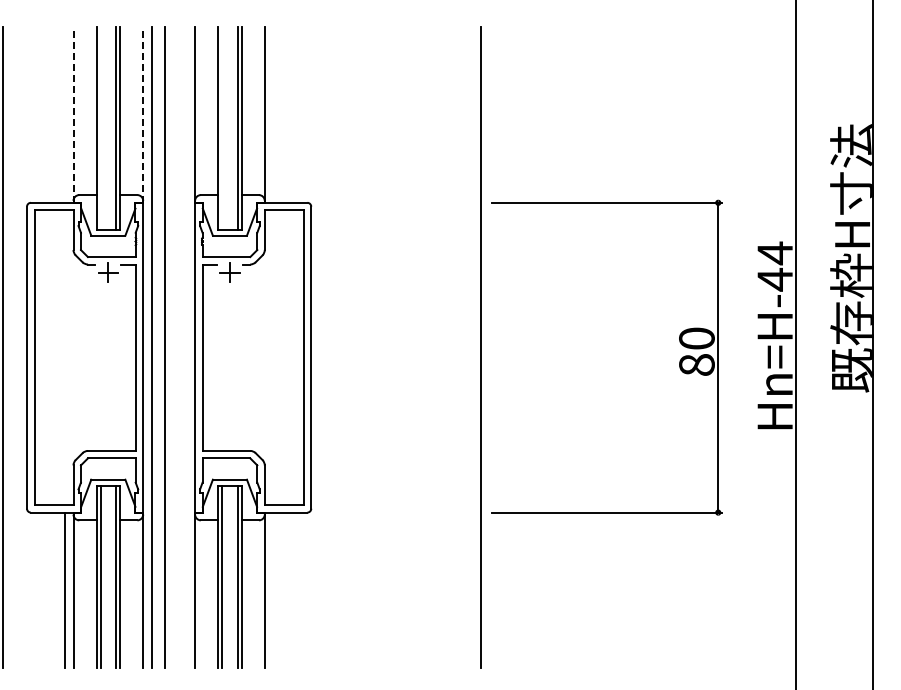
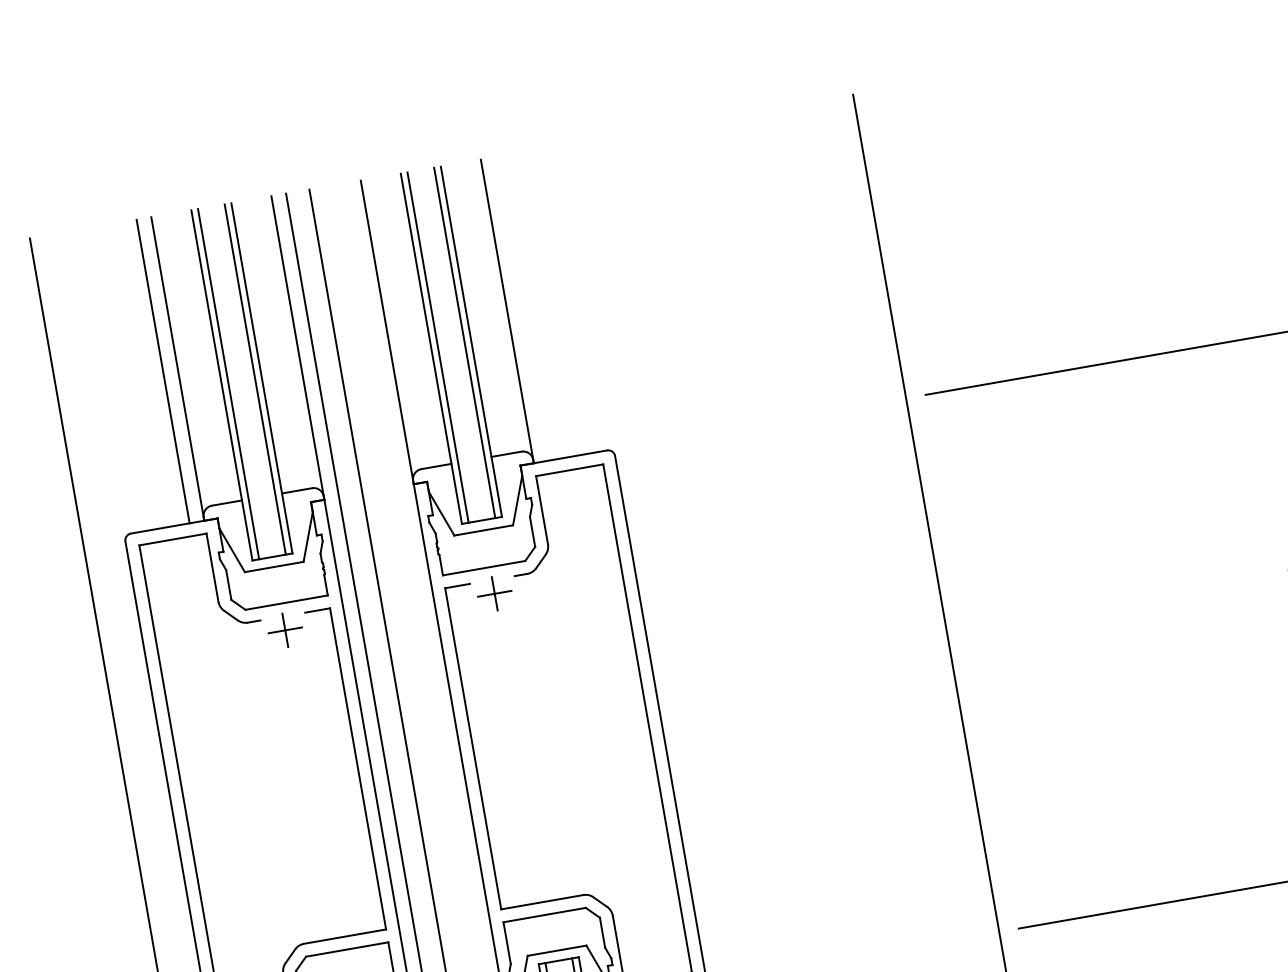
line: (64, 114) -> (162, 371), added
line: (73, 114) -> (177, 368), dashed -> solid
line: (143, 114) -> (298, 347), dashed -> solid
line: (100, 127) -> (228, 382), added
line: (222, 127) -> (438, 346), added

